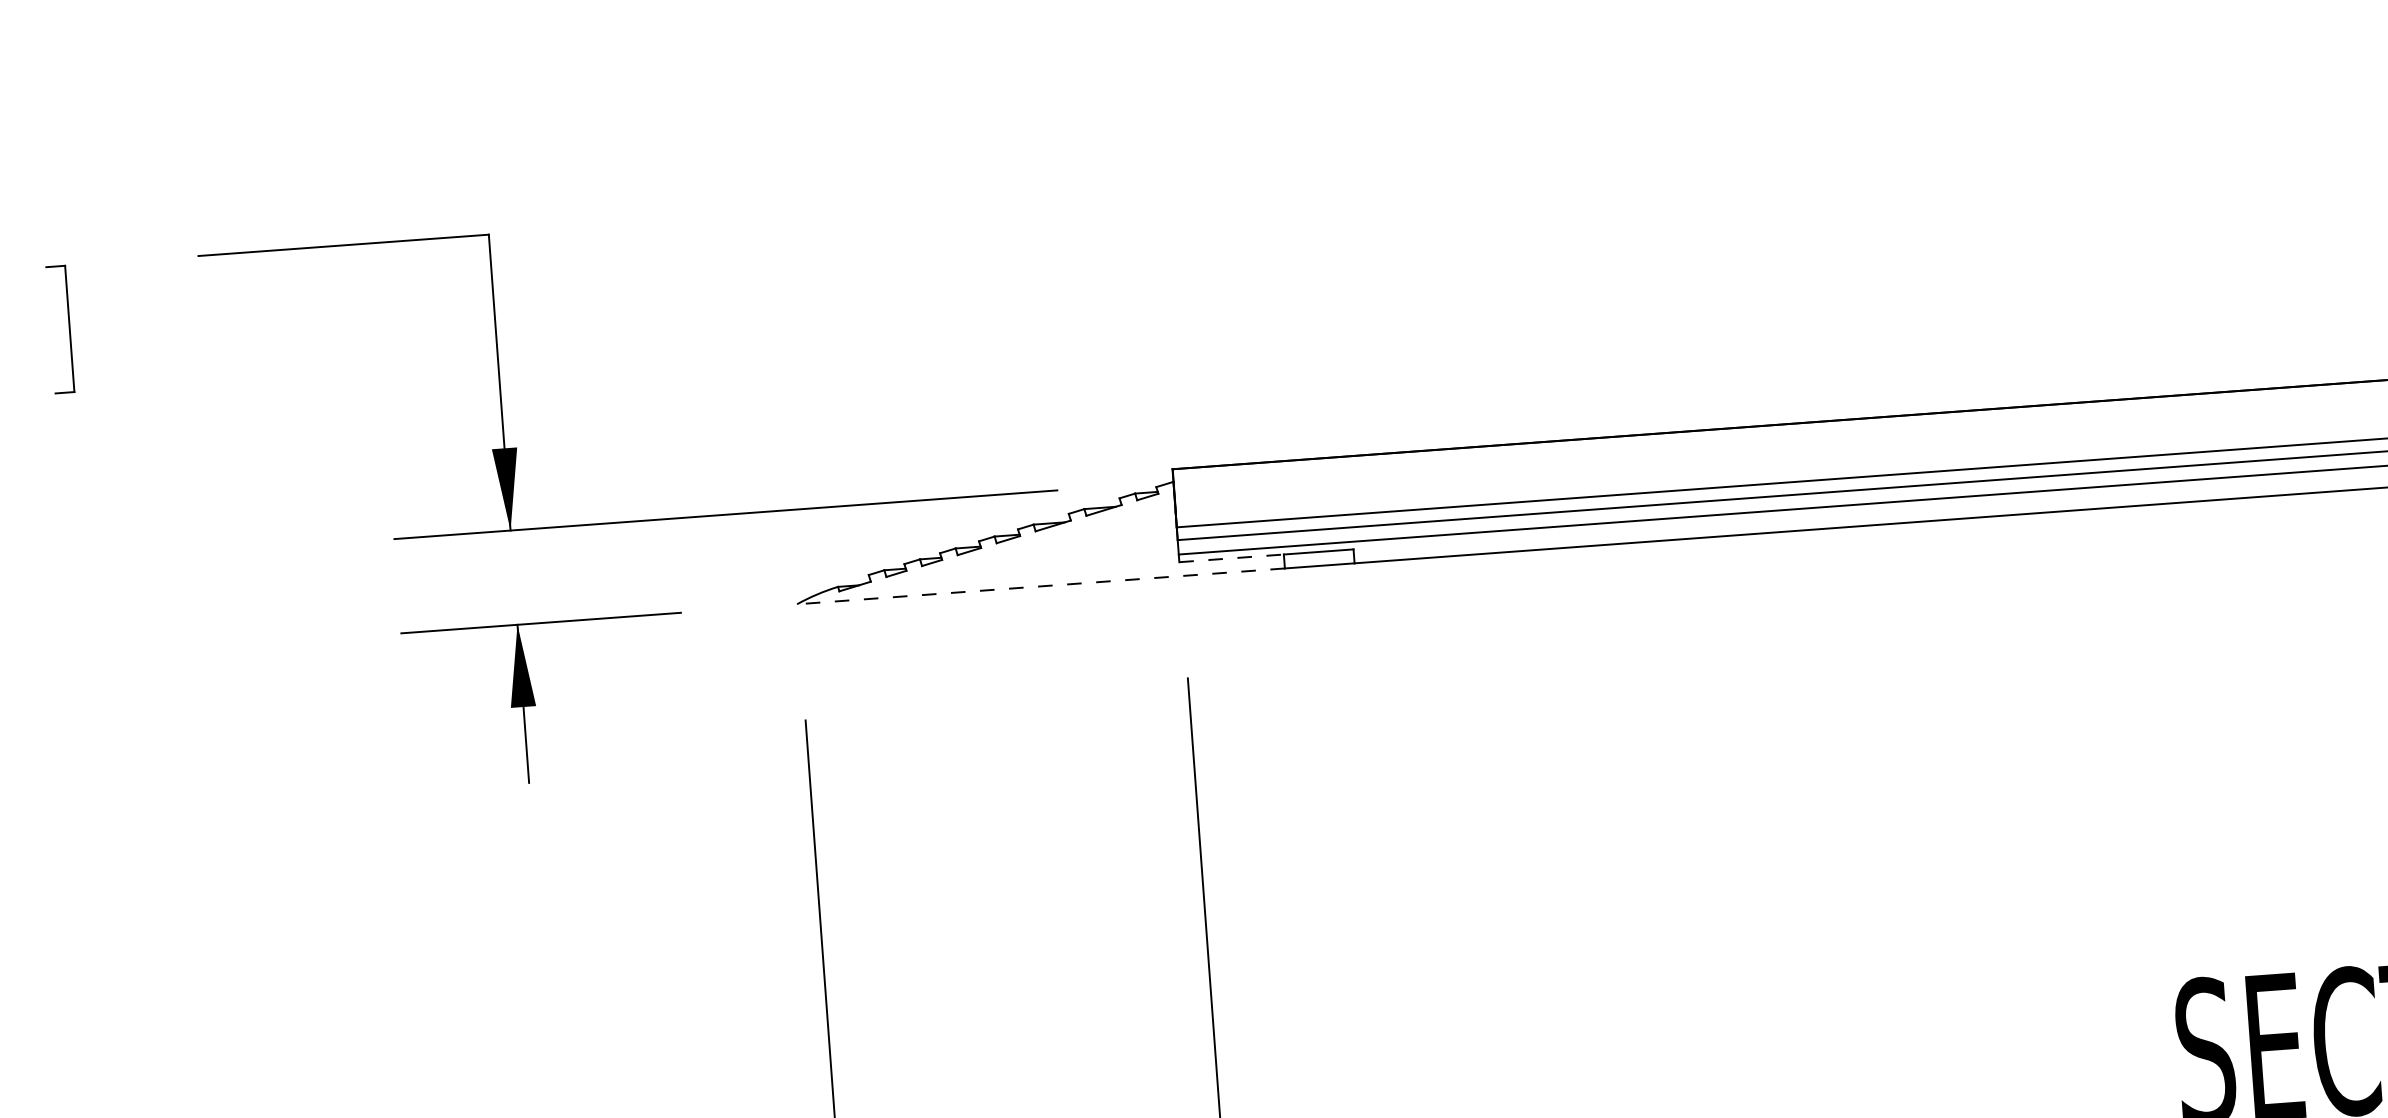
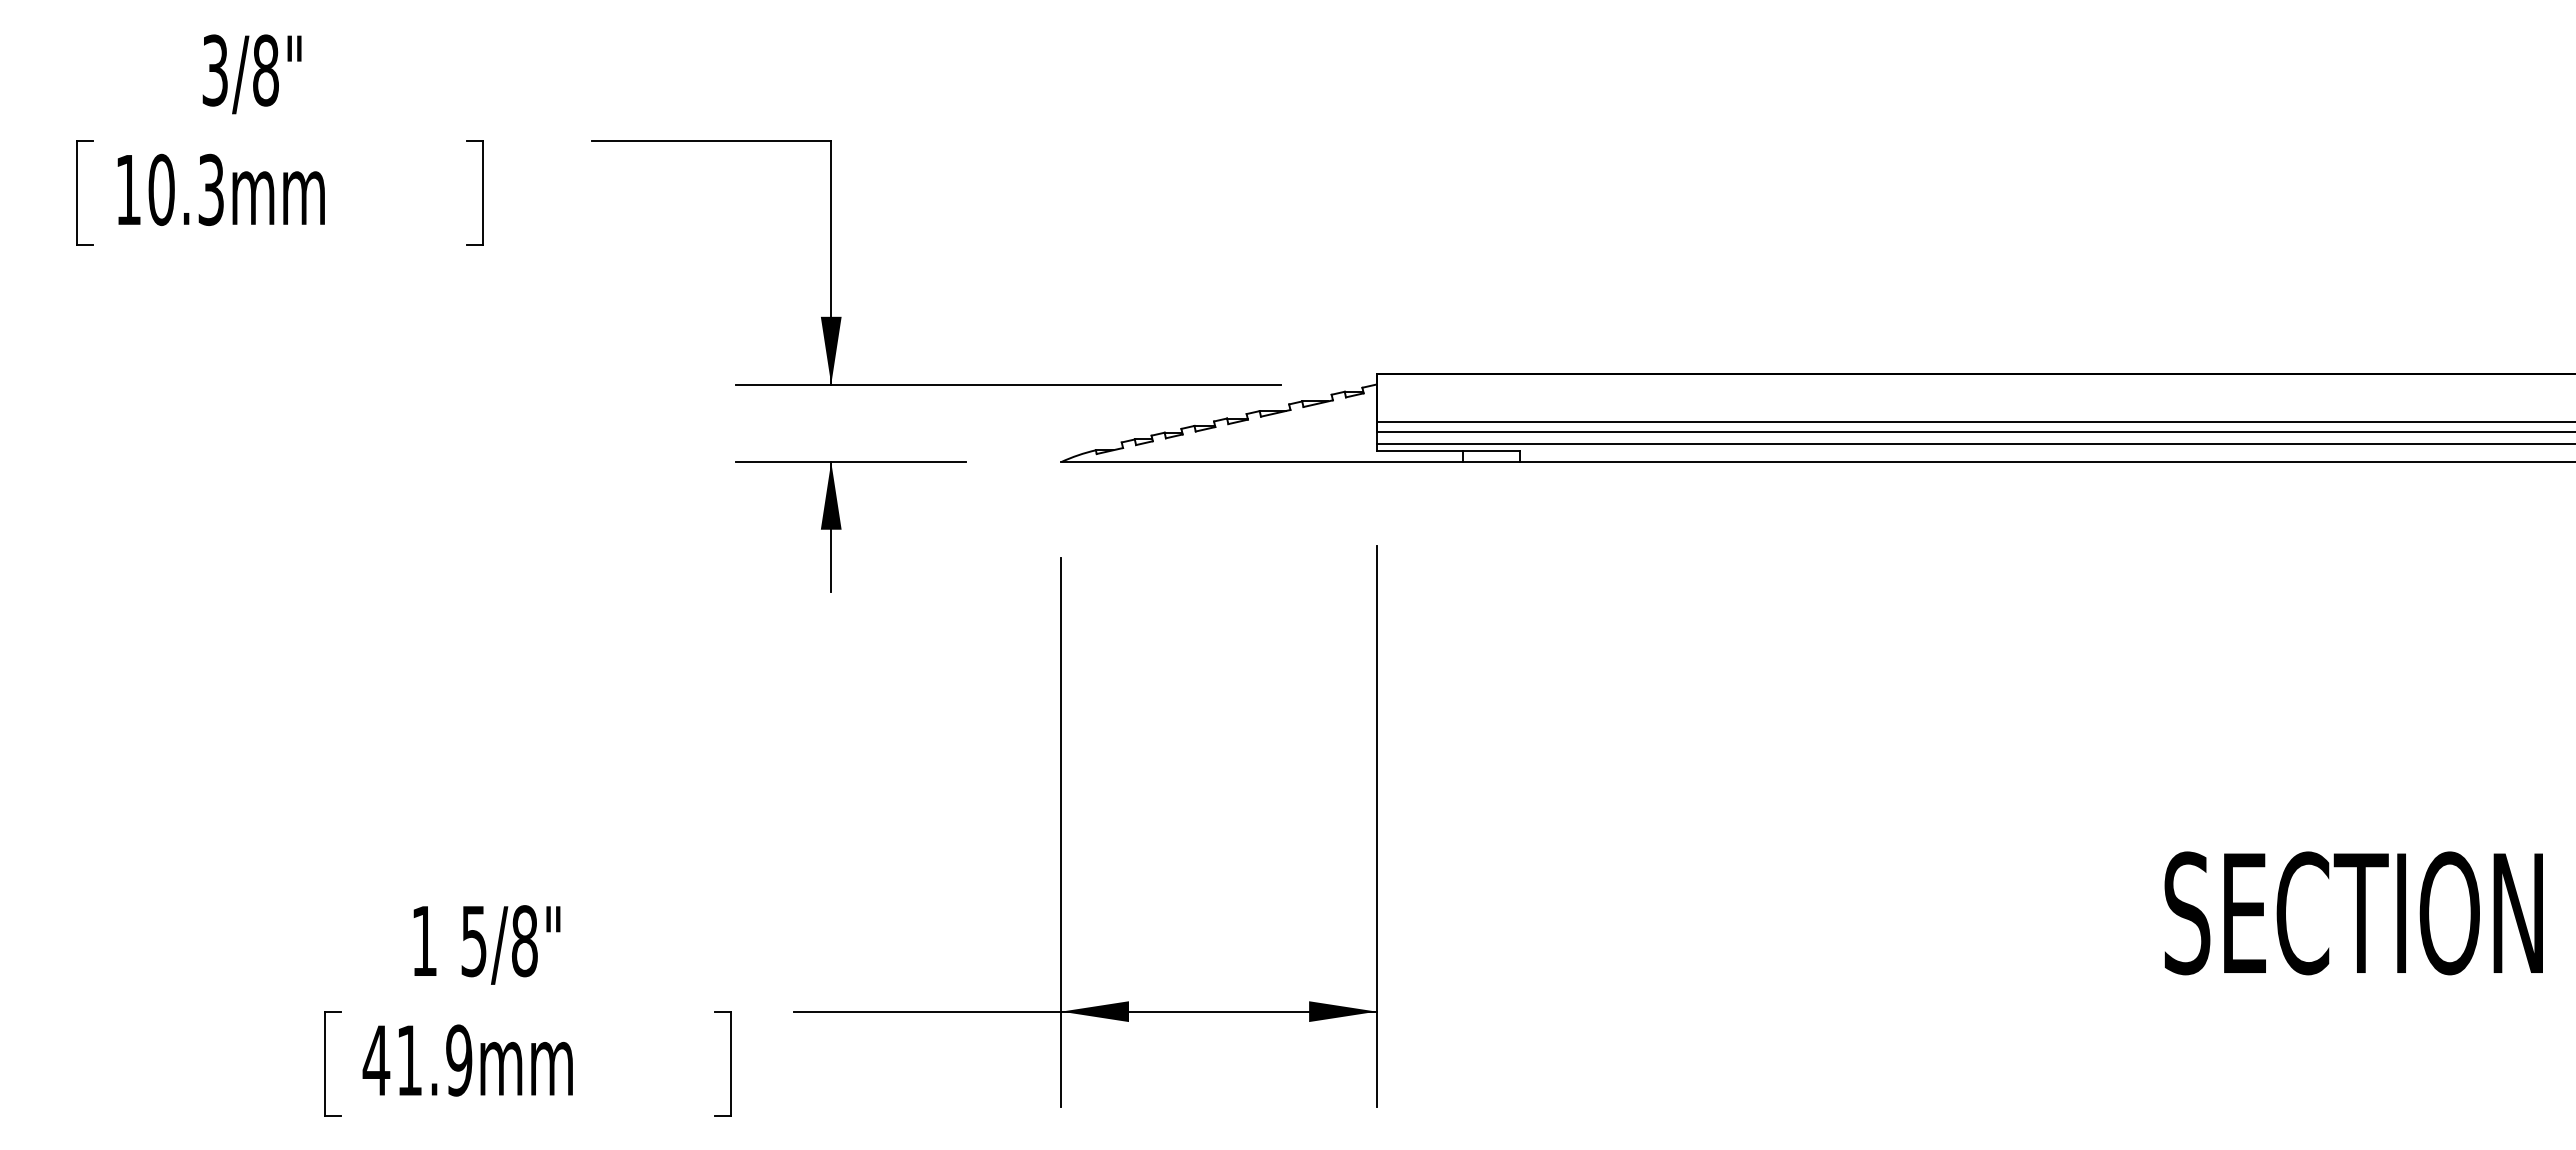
line: (1232, 558) -> (1420, 450), dashed -> solid
line: (1041, 586) -> (1262, 462), dashed -> solid

